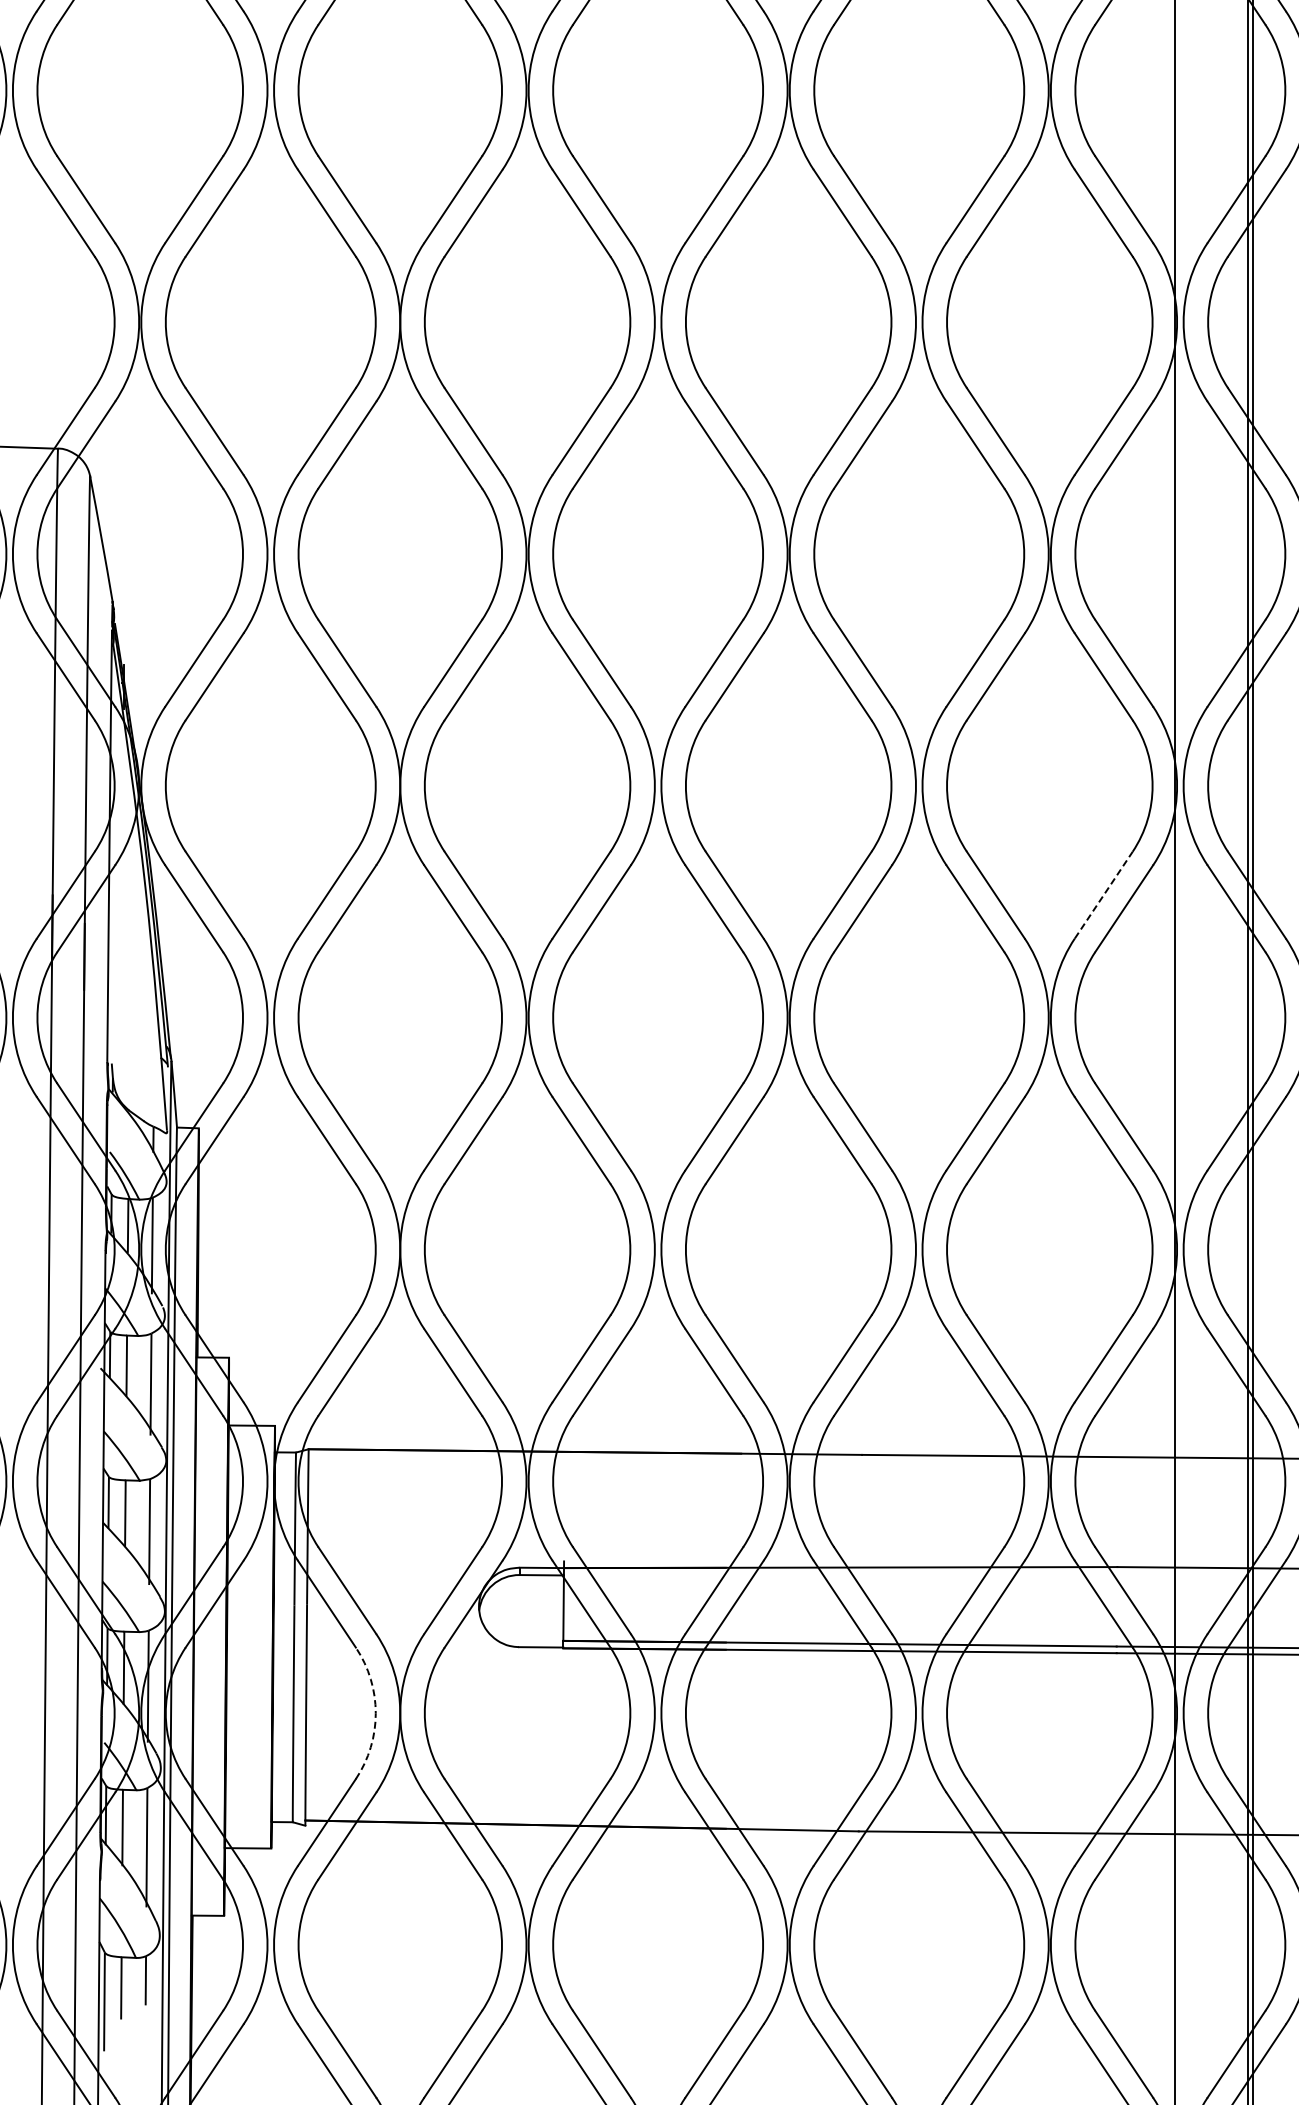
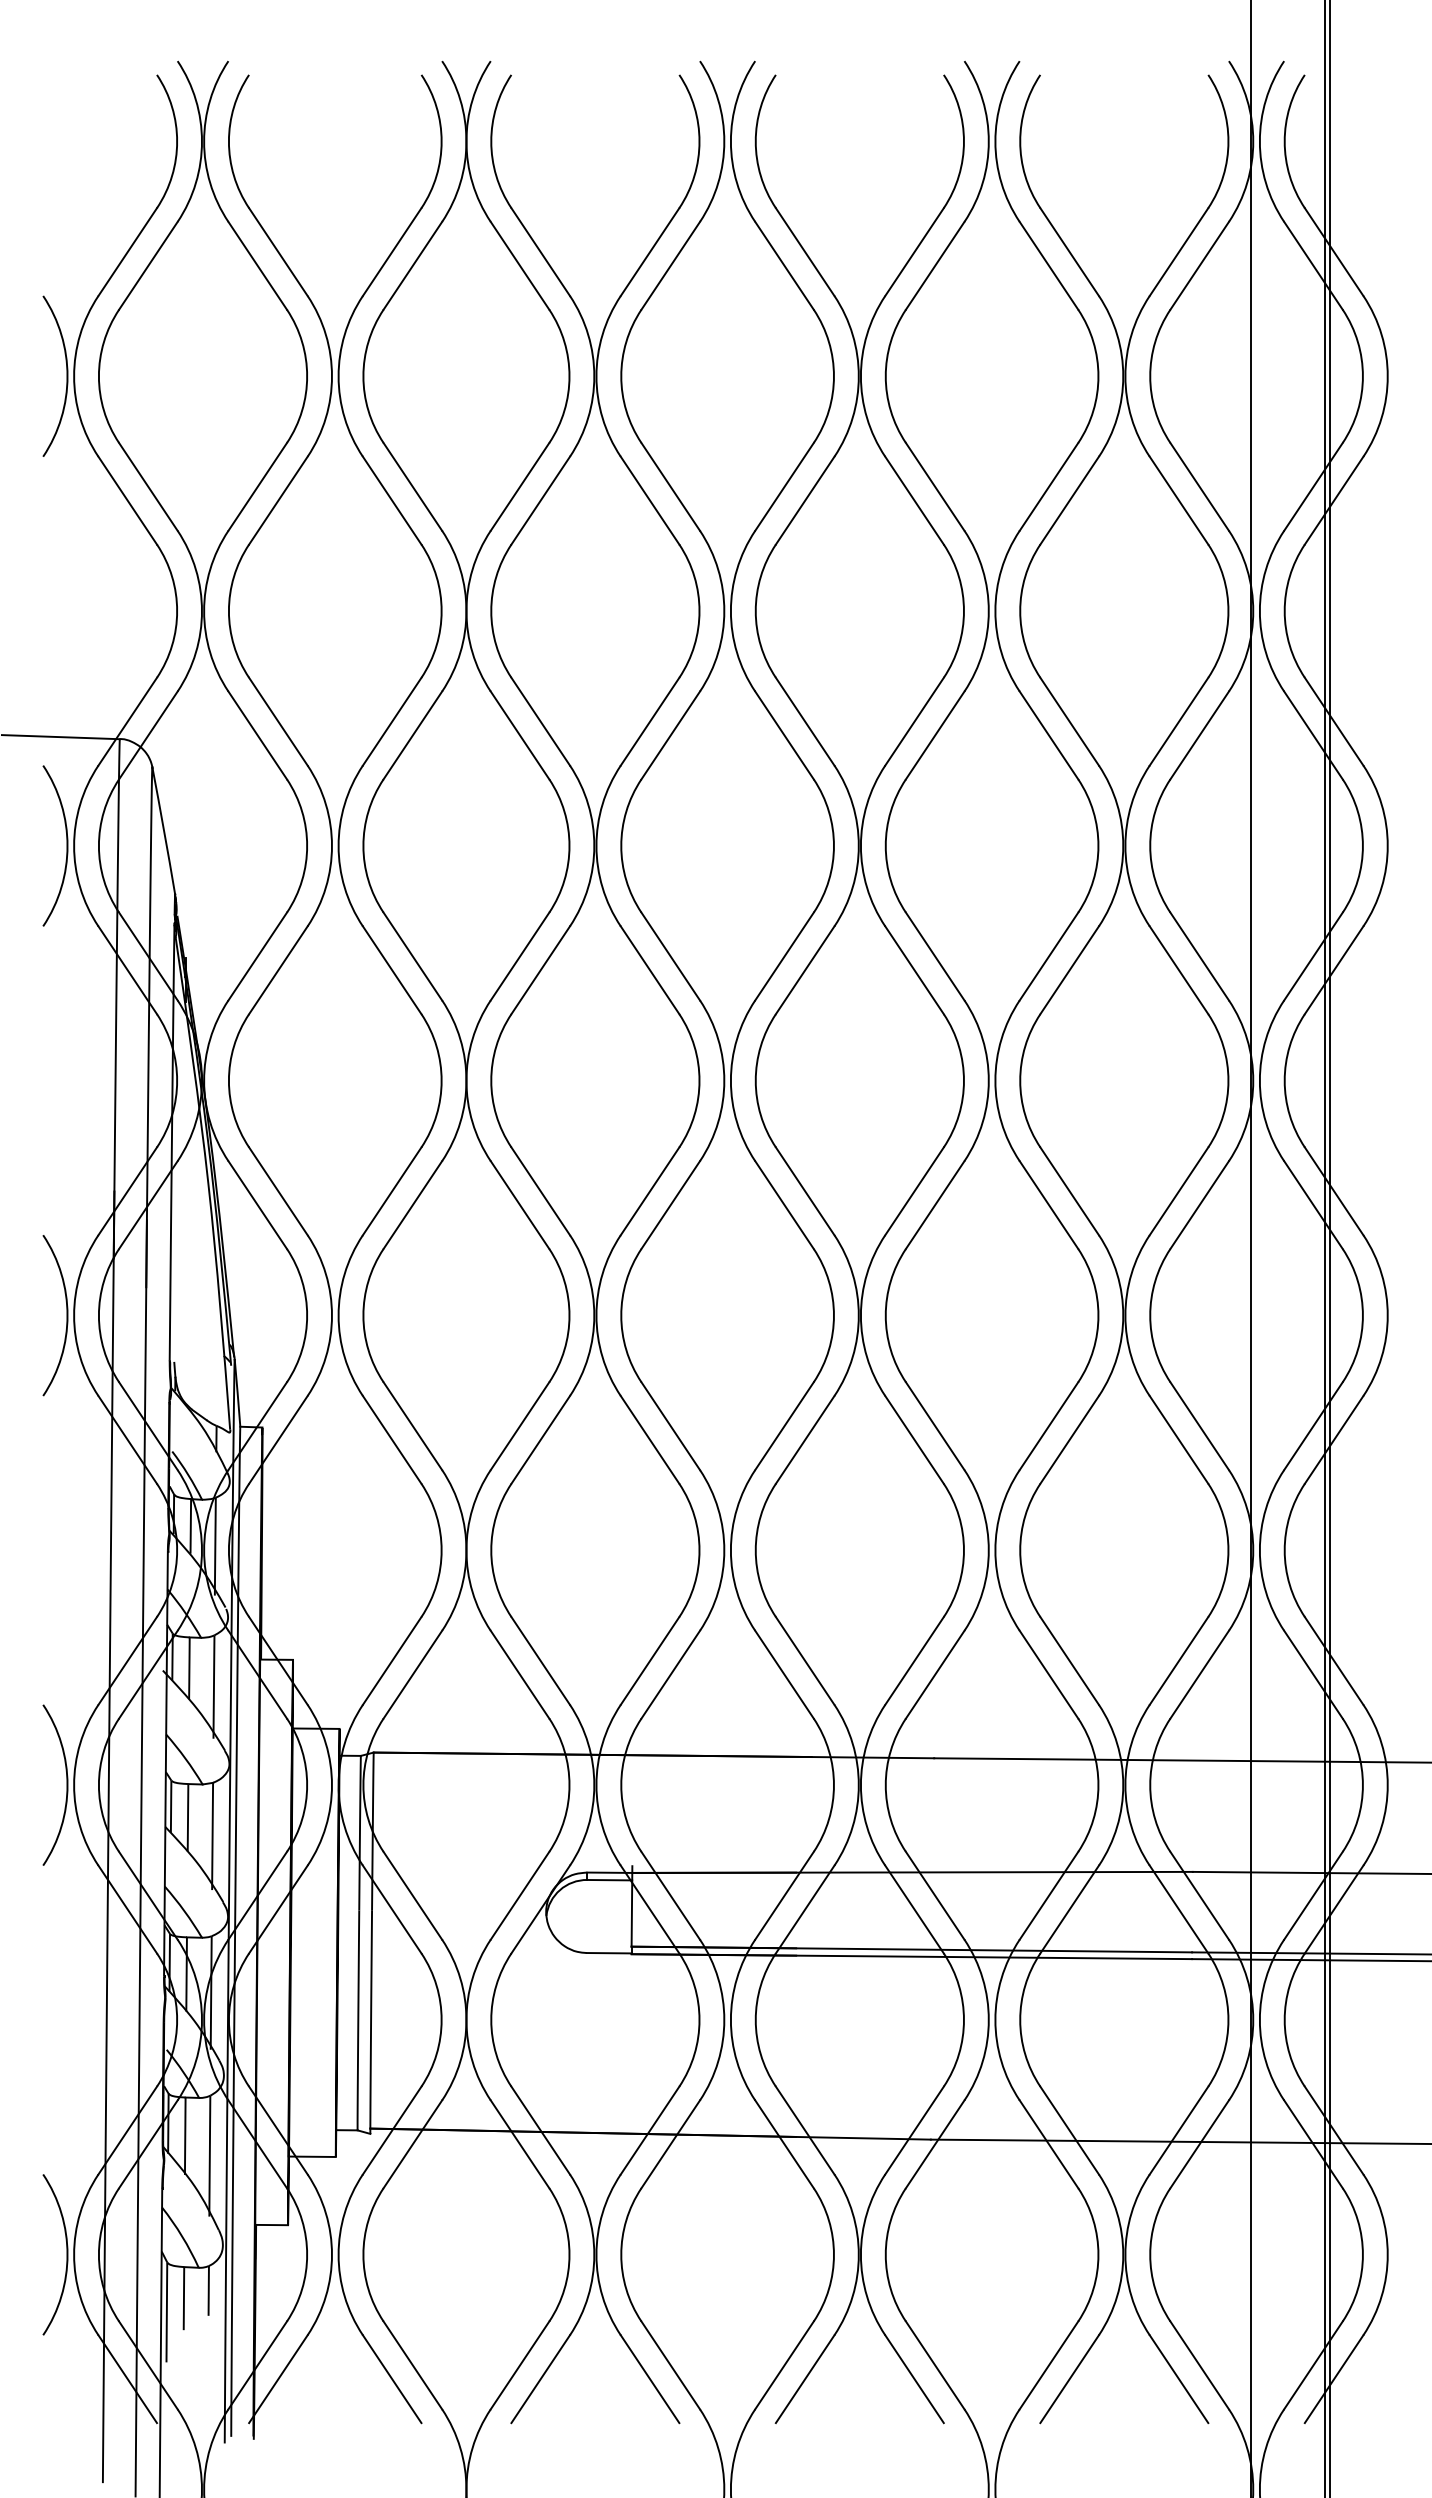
line: (1104, 895) -> (1179, 1191), dashed -> solid
arc: (375, 1713) -> (441, 2020), dashed -> solid

